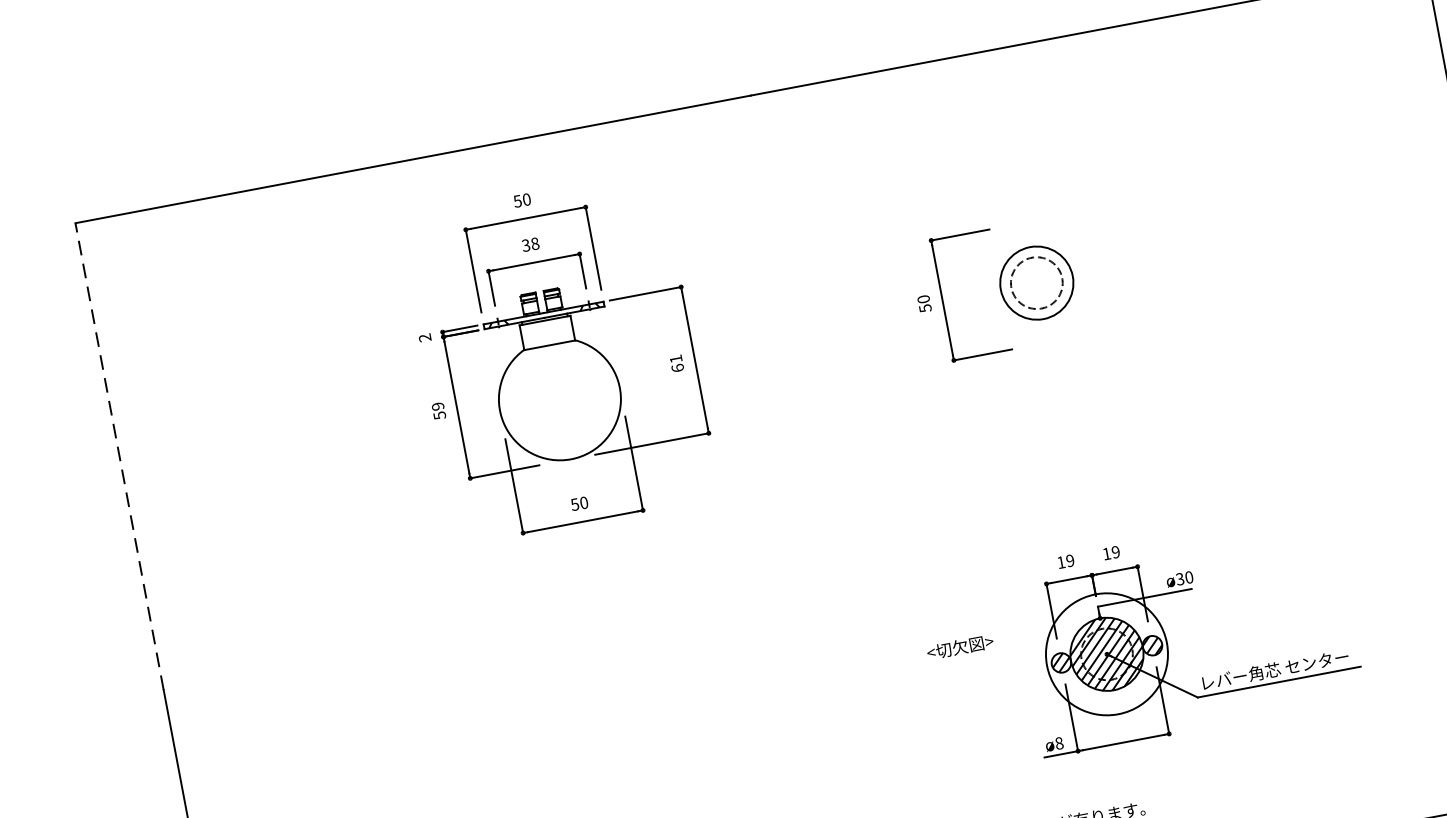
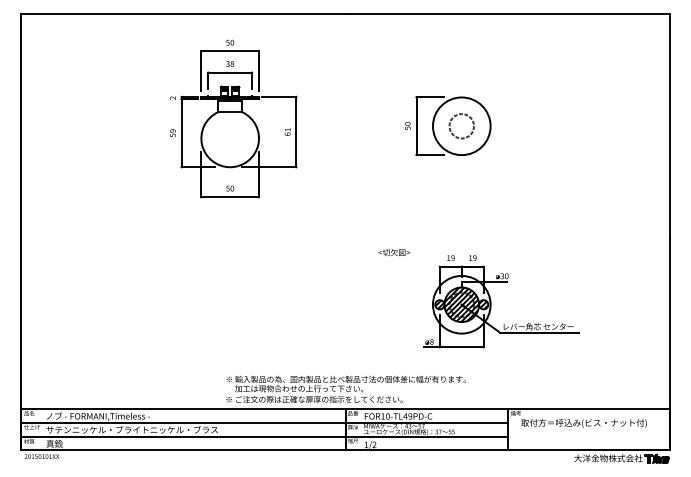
circle: (1036, 283) -> (461, 126), size x1.67
line: (118, 454) -> (20, 125), dashed -> solid
text: (960, 646) -> (394, 252), moved

